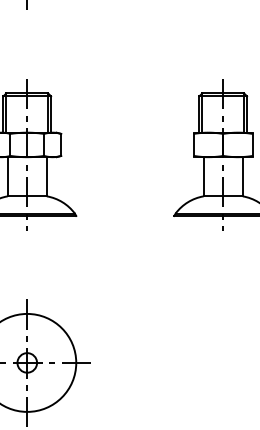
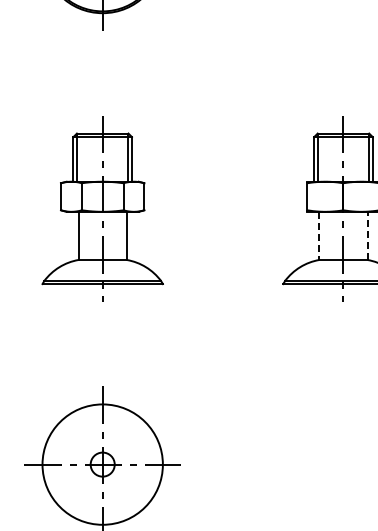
line: (242, 176) -> (367, 235), solid -> dashed
line: (203, 177) -> (319, 236), solid -> dashed

